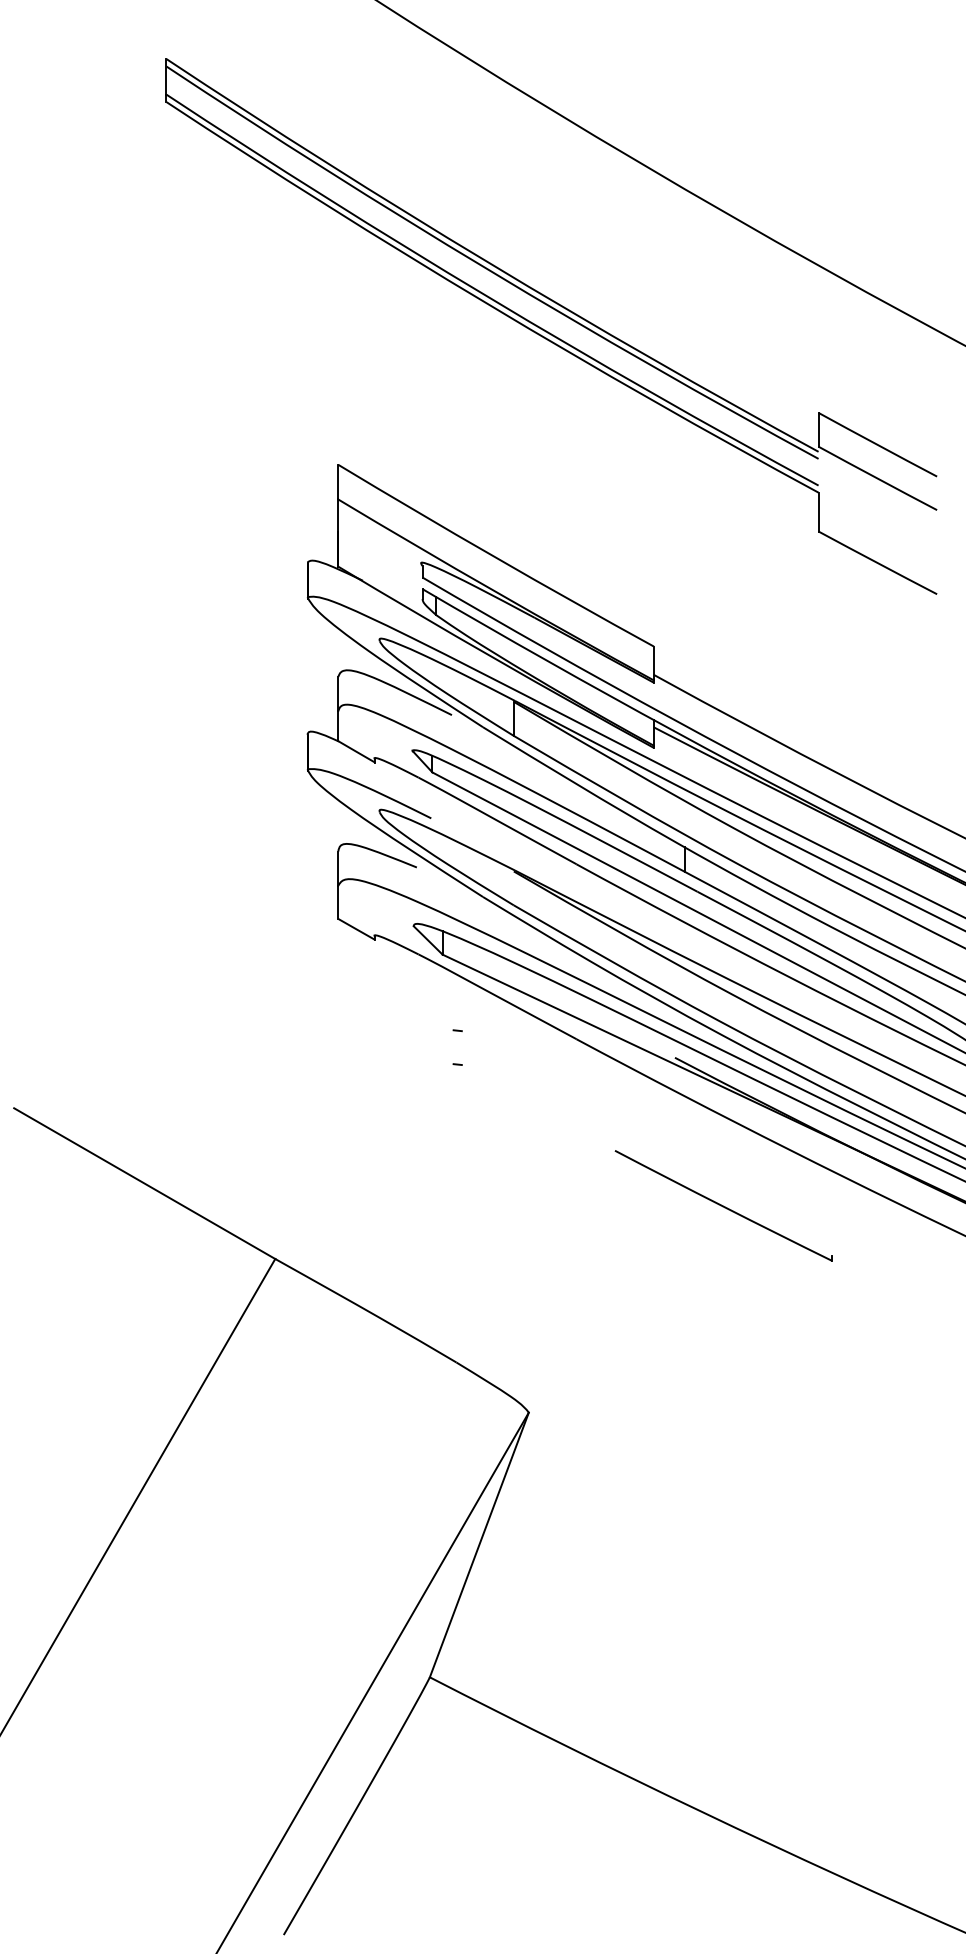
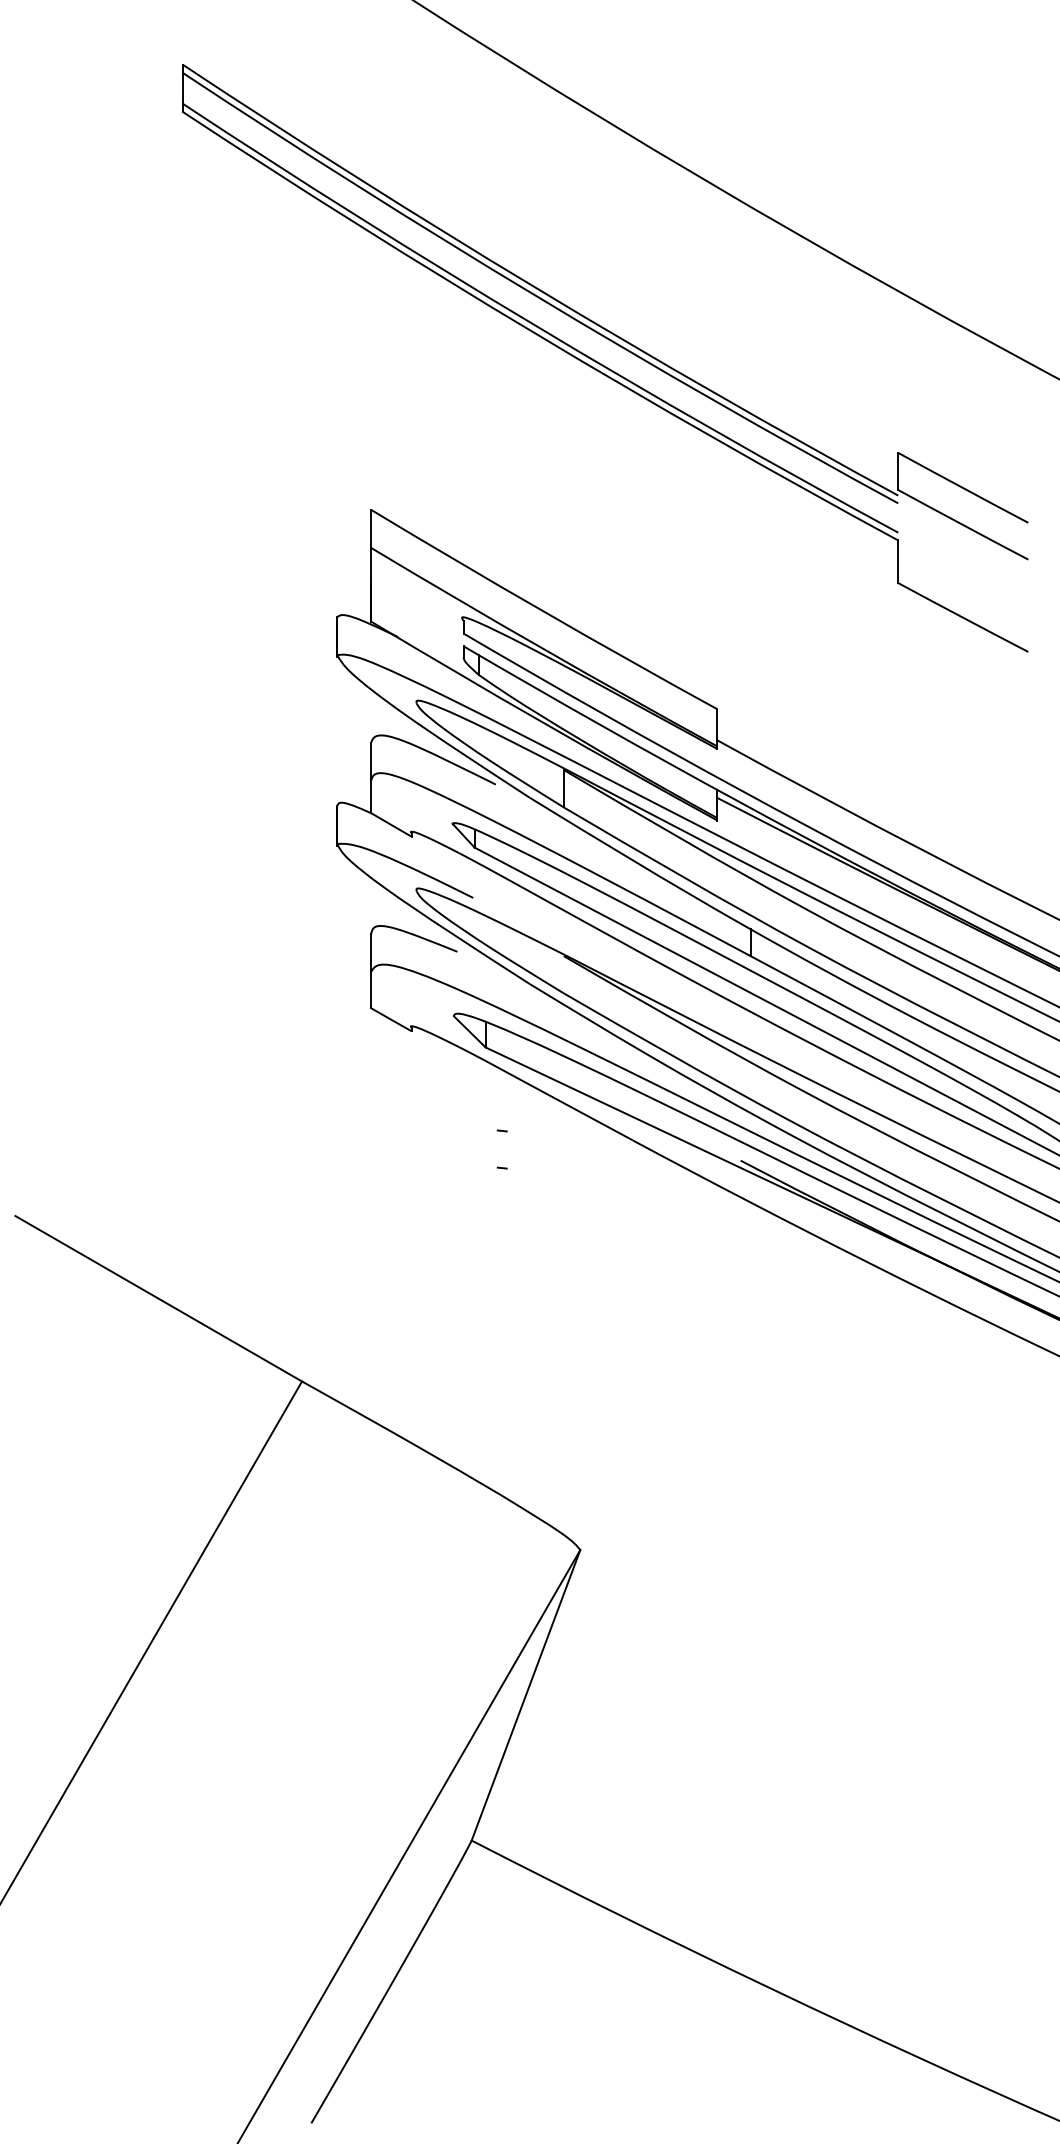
part: (723, 1206) -> (793, 1323), removed

